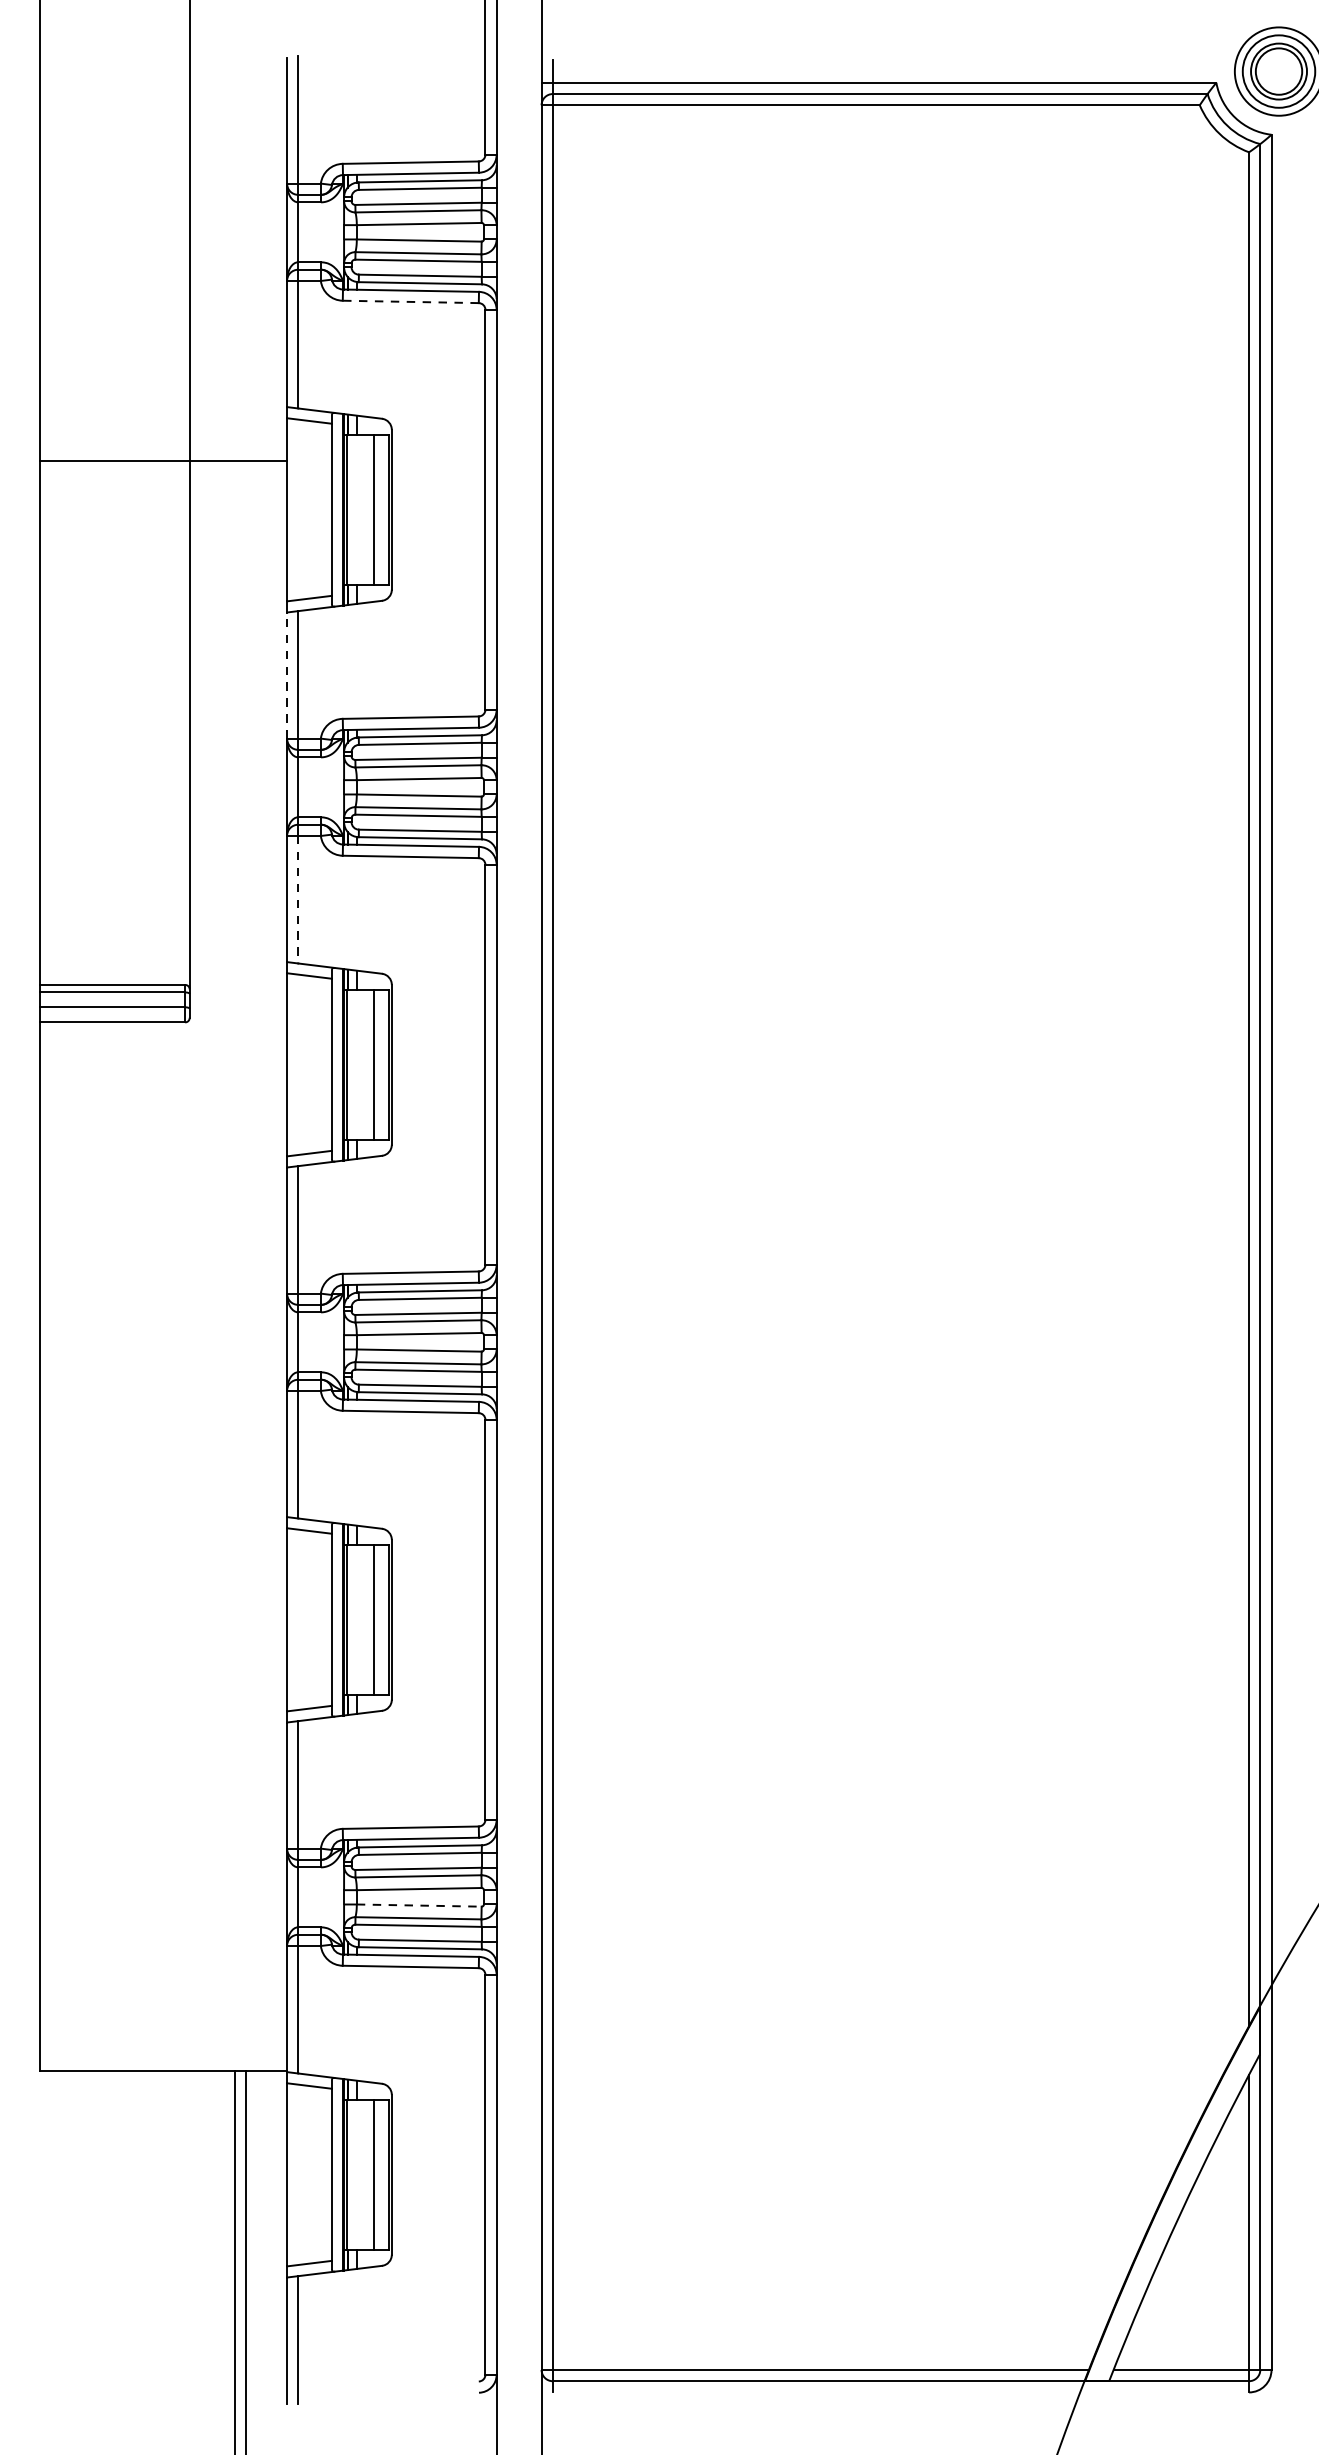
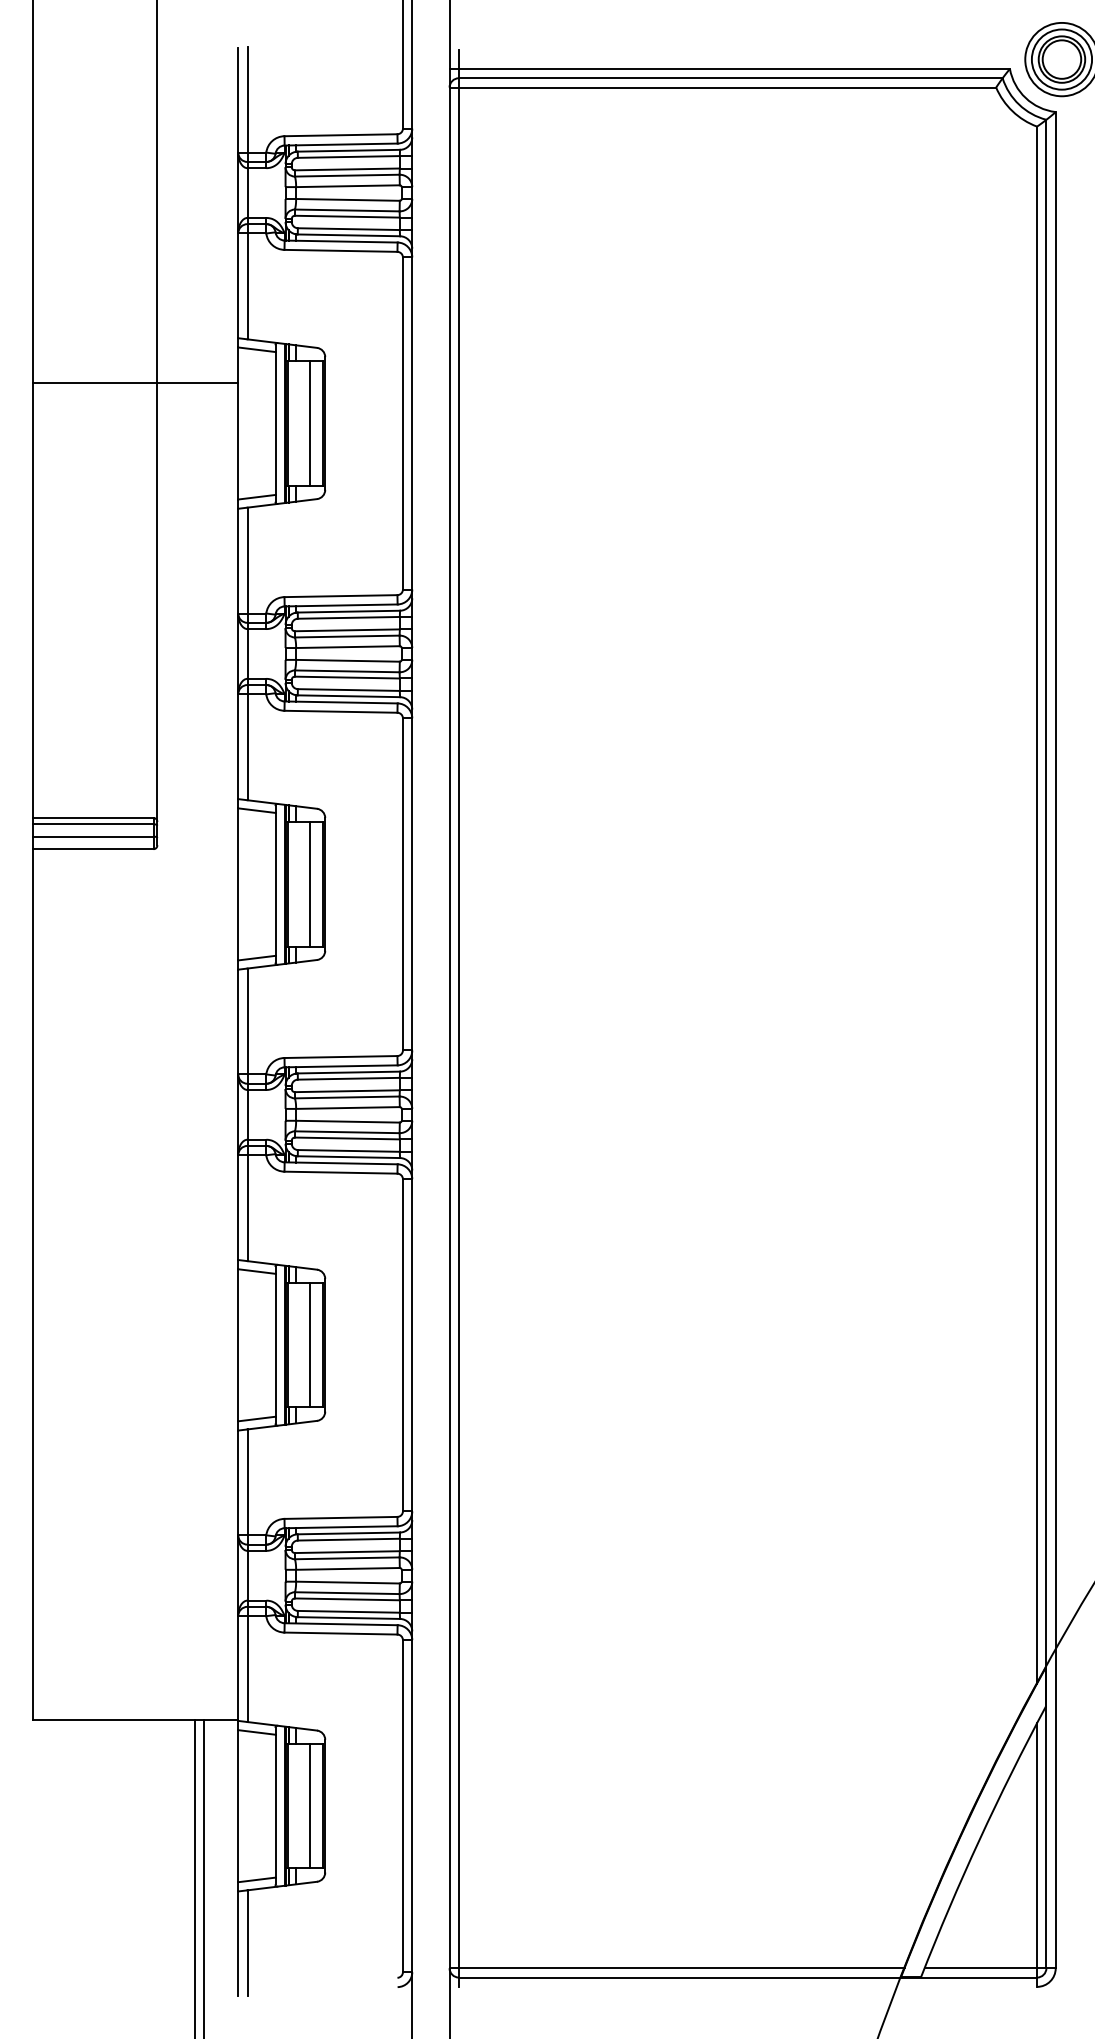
line: (410, 301) -> (340, 250), dashed -> solid
line: (287, 674) -> (238, 560), dashed -> solid
line: (298, 899) -> (247, 747), dashed -> solid
line: (418, 1905) -> (347, 1582), dashed -> solid

